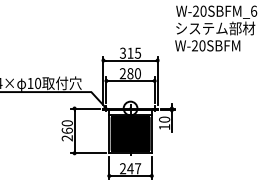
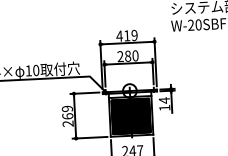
text: (130, 52) -> (127, 35), 315 -> 419
text: (164, 119) -> (164, 100), 10 -> 14
text: (67, 123) -> (67, 109), 260 -> 269

